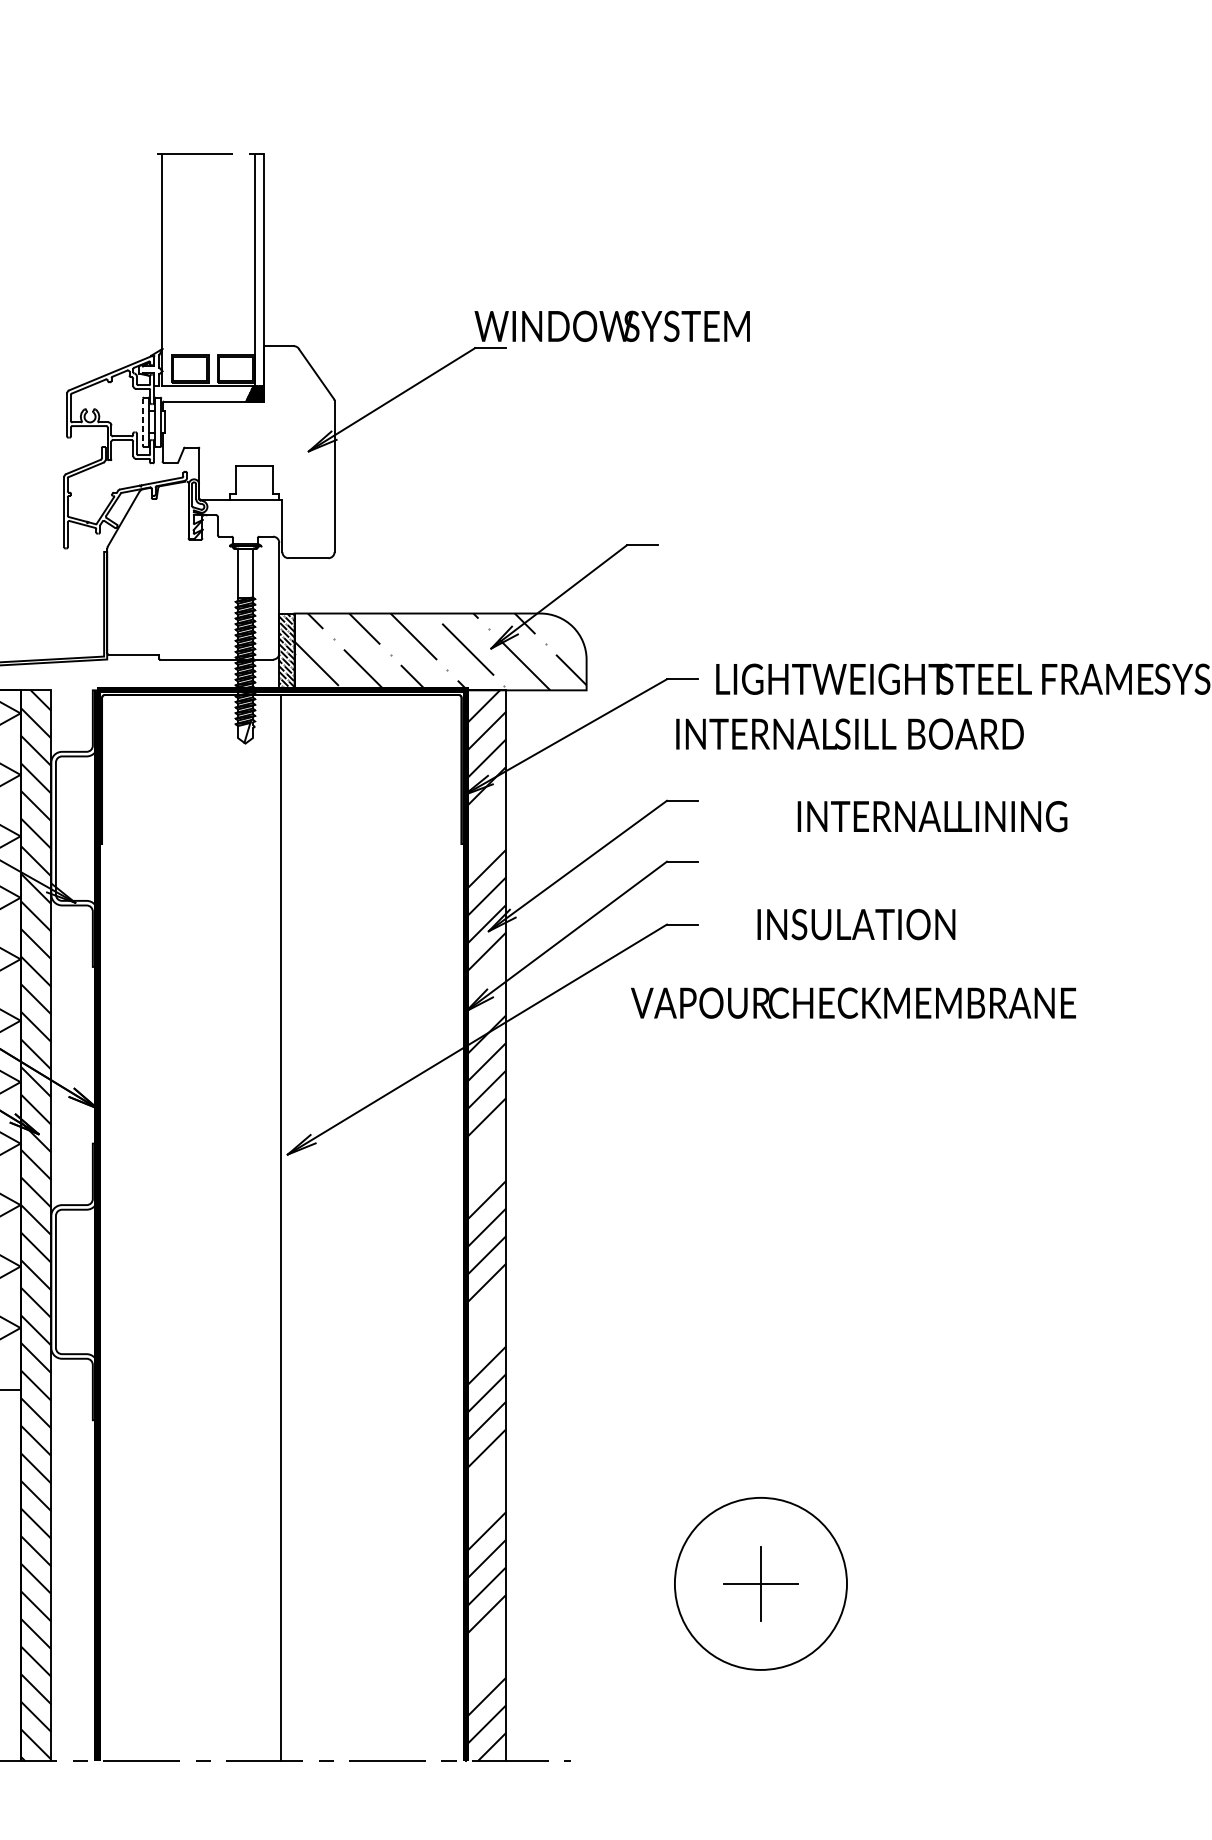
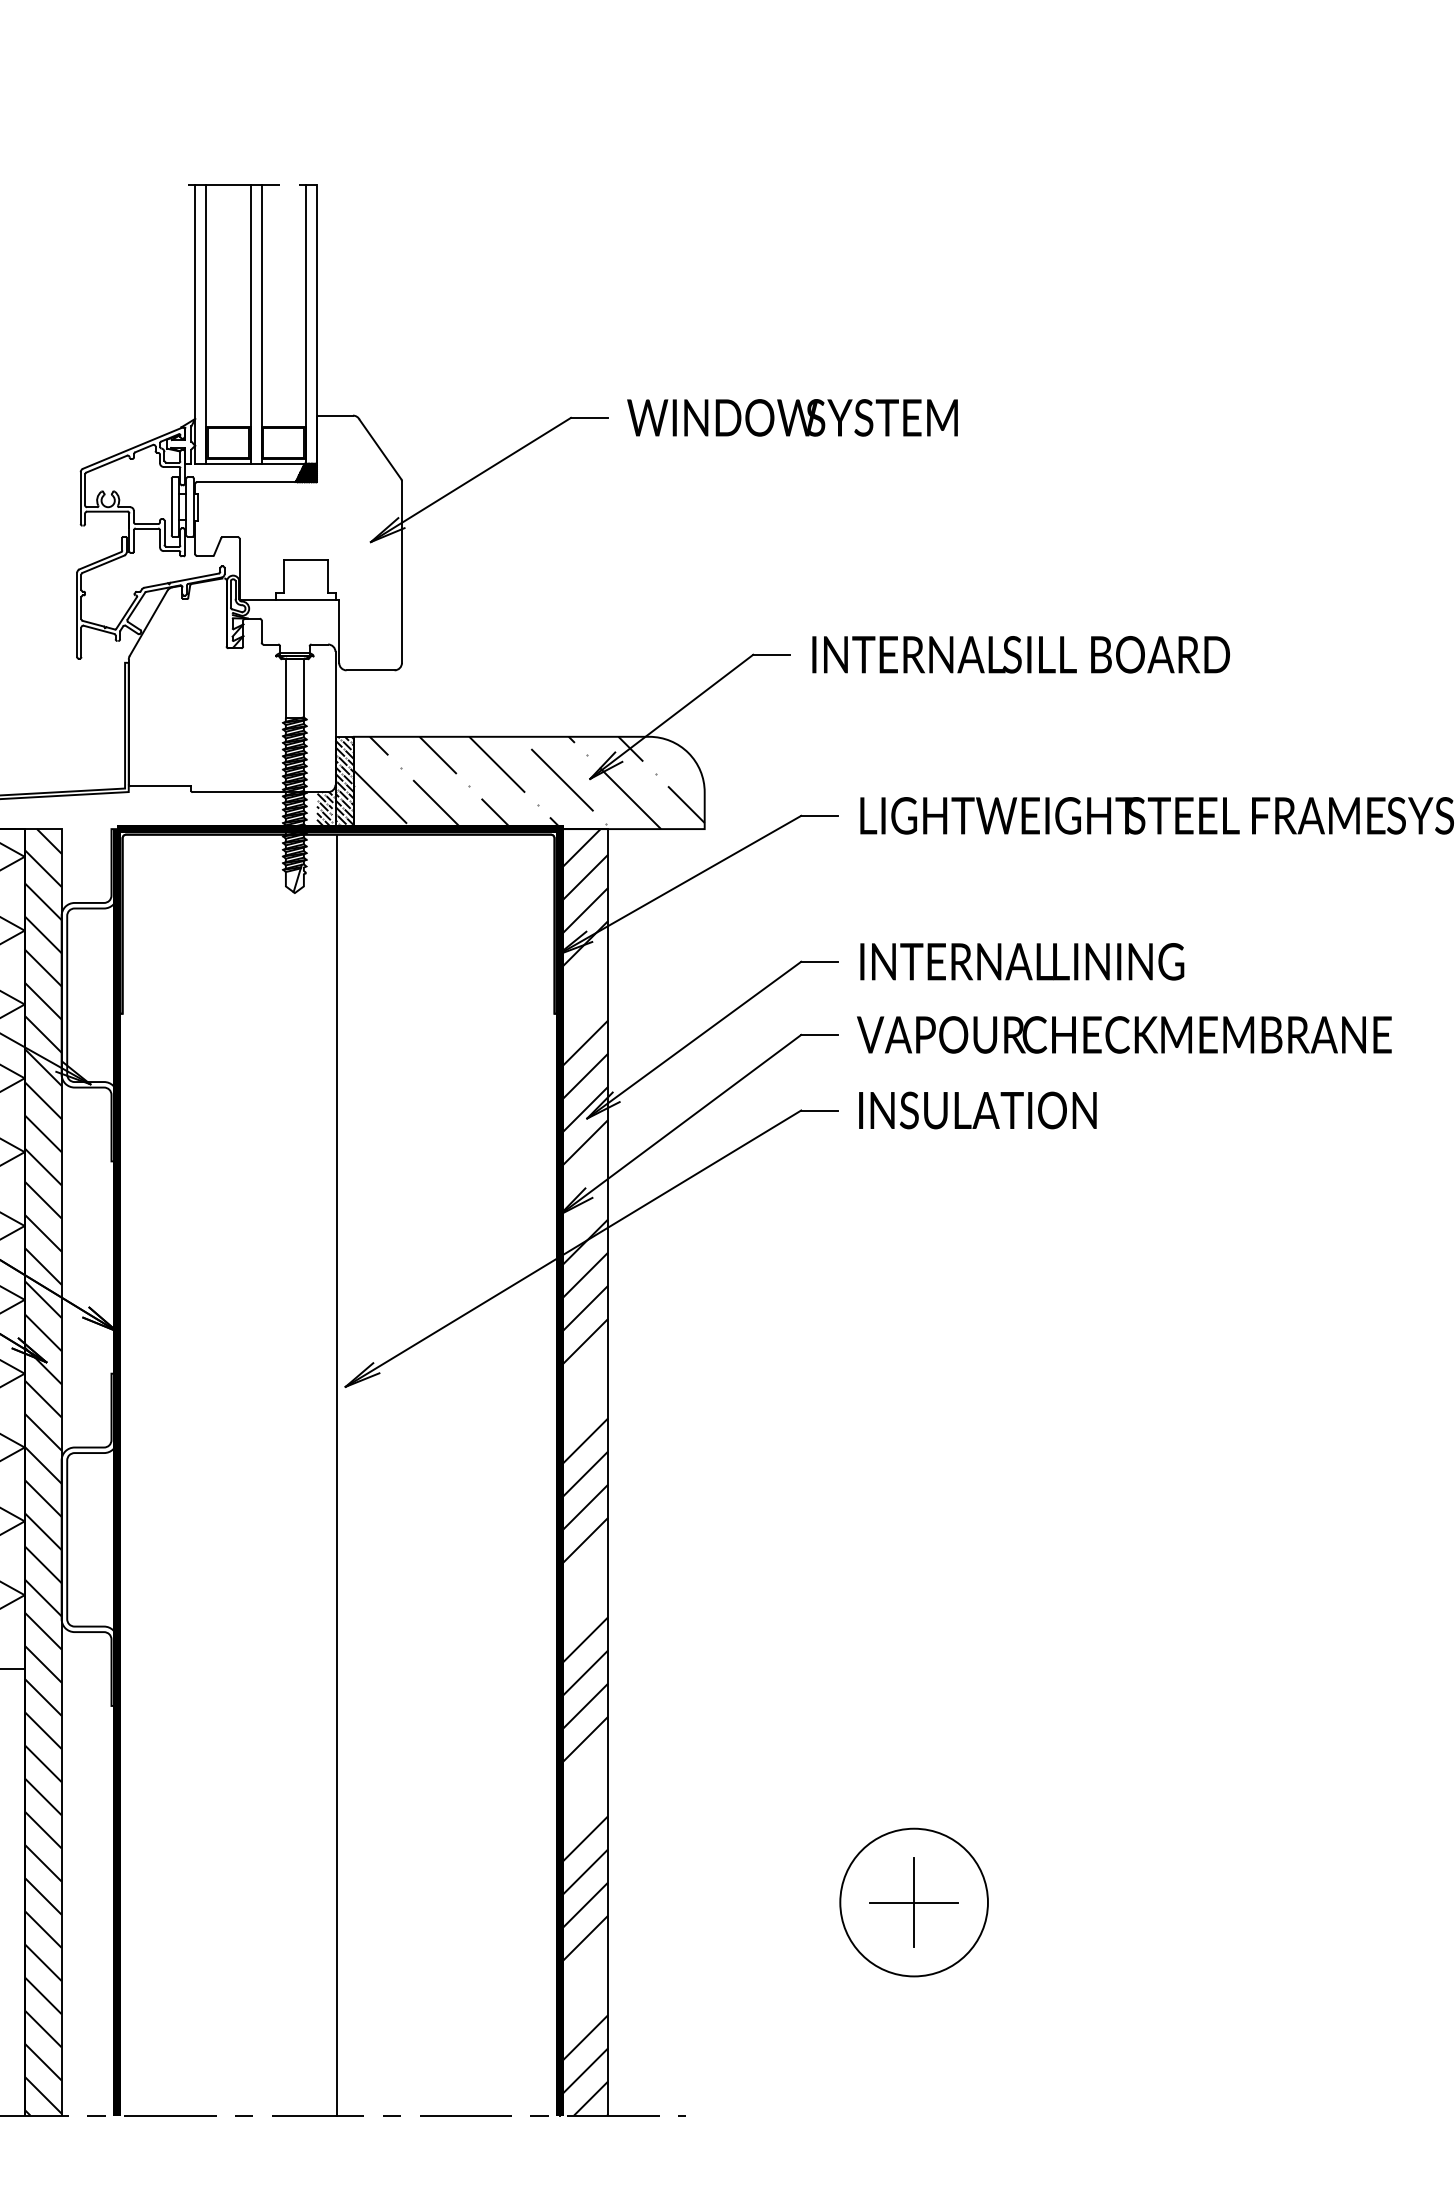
line: (171, 270) -> (206, 324), added
line: (208, 270) -> (250, 324), added
line: (217, 270) -> (261, 324), added
text: (612, 326) -> (792, 417), moved
line: (142, 422) -> (171, 507), dashed -> solid
hatch: (270, 674) -> (325, 810), added
text: (849, 733) -> (1020, 654), moved
text: (932, 816) -> (1022, 961), moved
text: (856, 924) -> (977, 1110), moved
text: (853, 1002) -> (1124, 1034), moved
circle: (760, 1583) -> (913, 1902), size x0.71

